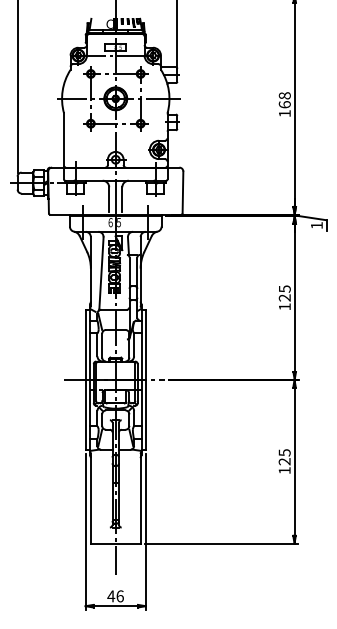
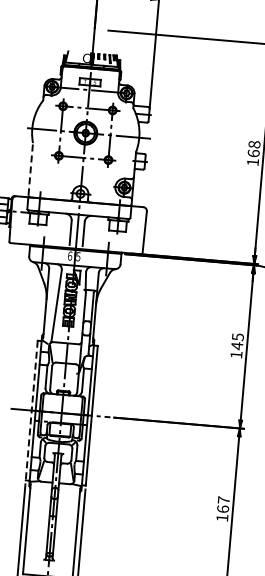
line: (64, 138) -> (31, 168), solid -> dashed
text: (284, 297) -> (236, 345), 125 -> 145
line: (85, 380) -> (31, 411), solid -> dashed
text: (284, 457) -> (223, 504), 125 -> 167

